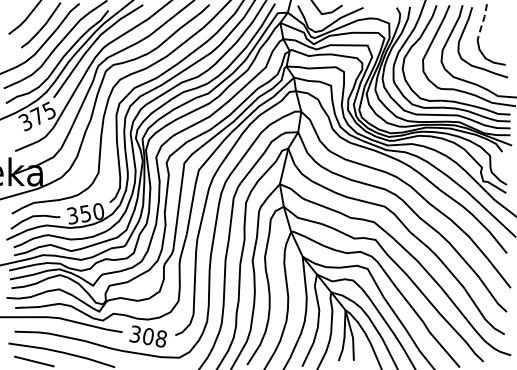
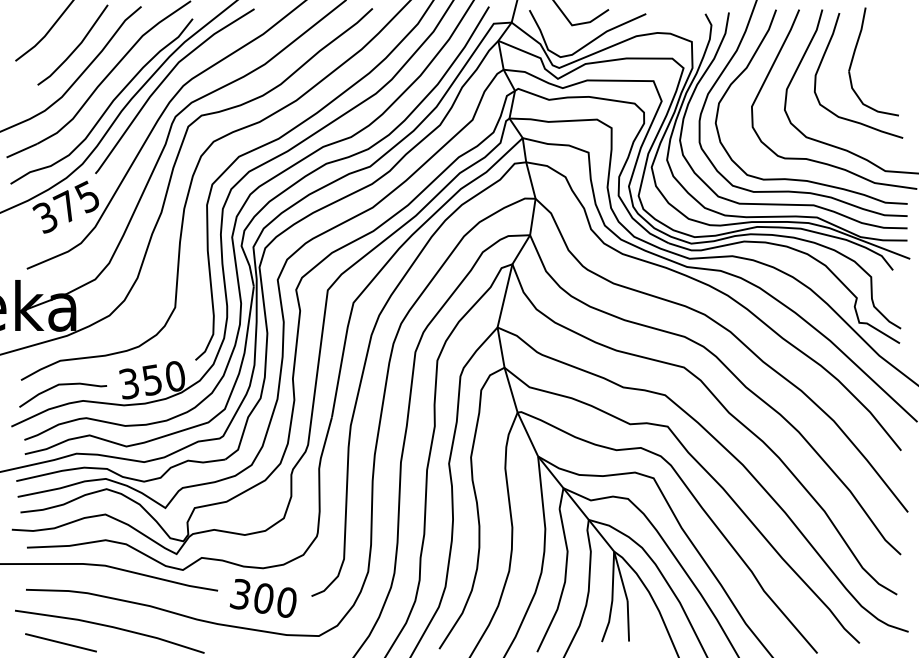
line: (482, 22) -> (857, 40), dashed -> solid
text: (160, 338) -> (285, 601), 308 -> 300

